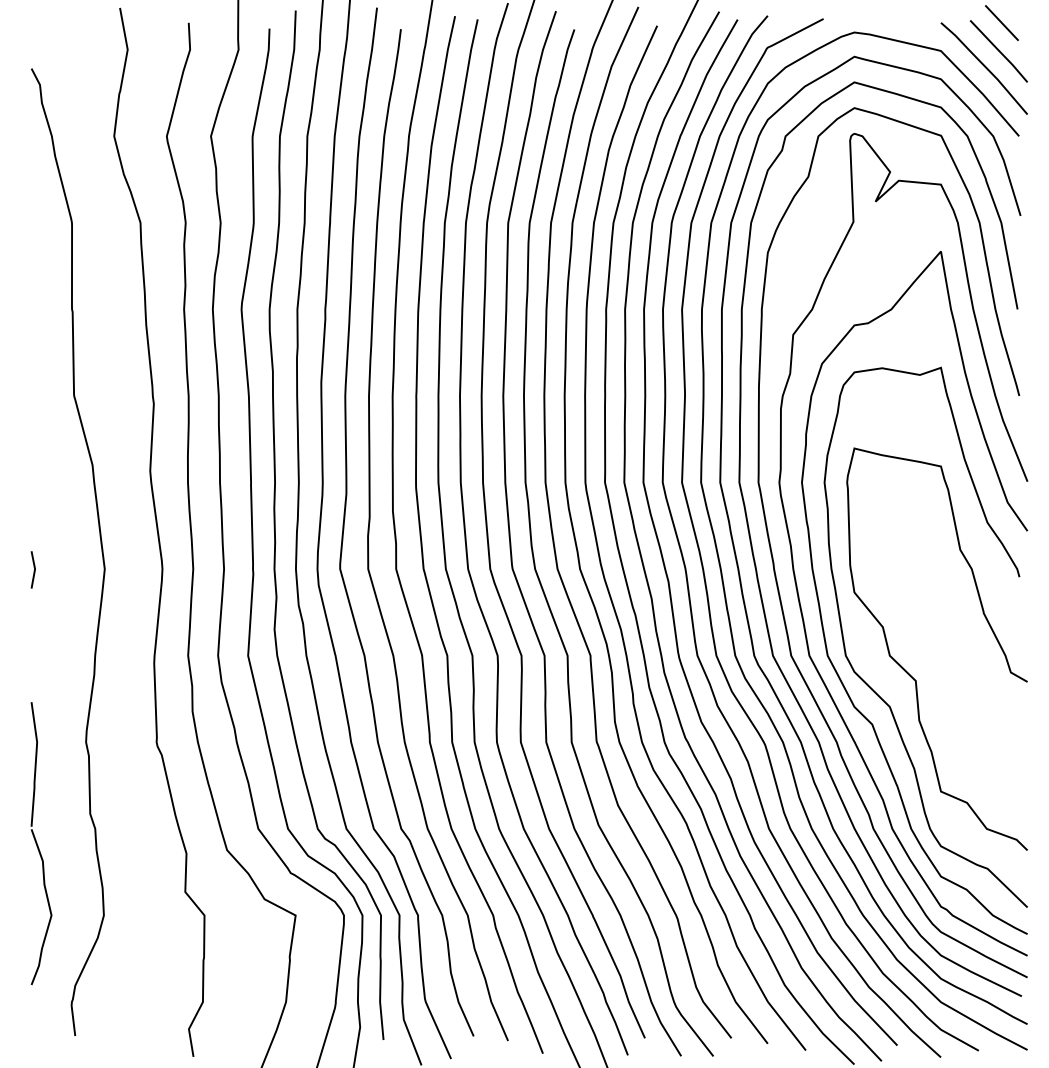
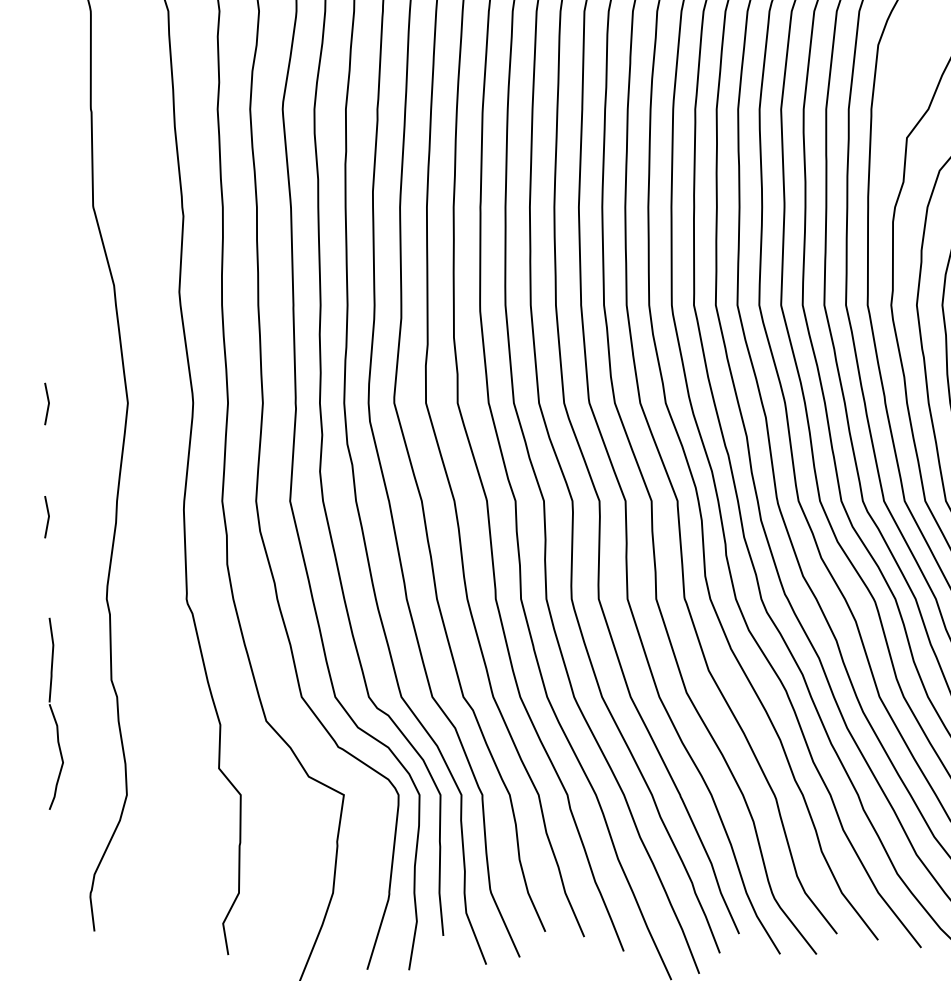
line: (34, 669) -> (48, 516), added
part: (41, 843) -> (56, 713), size x0.6

